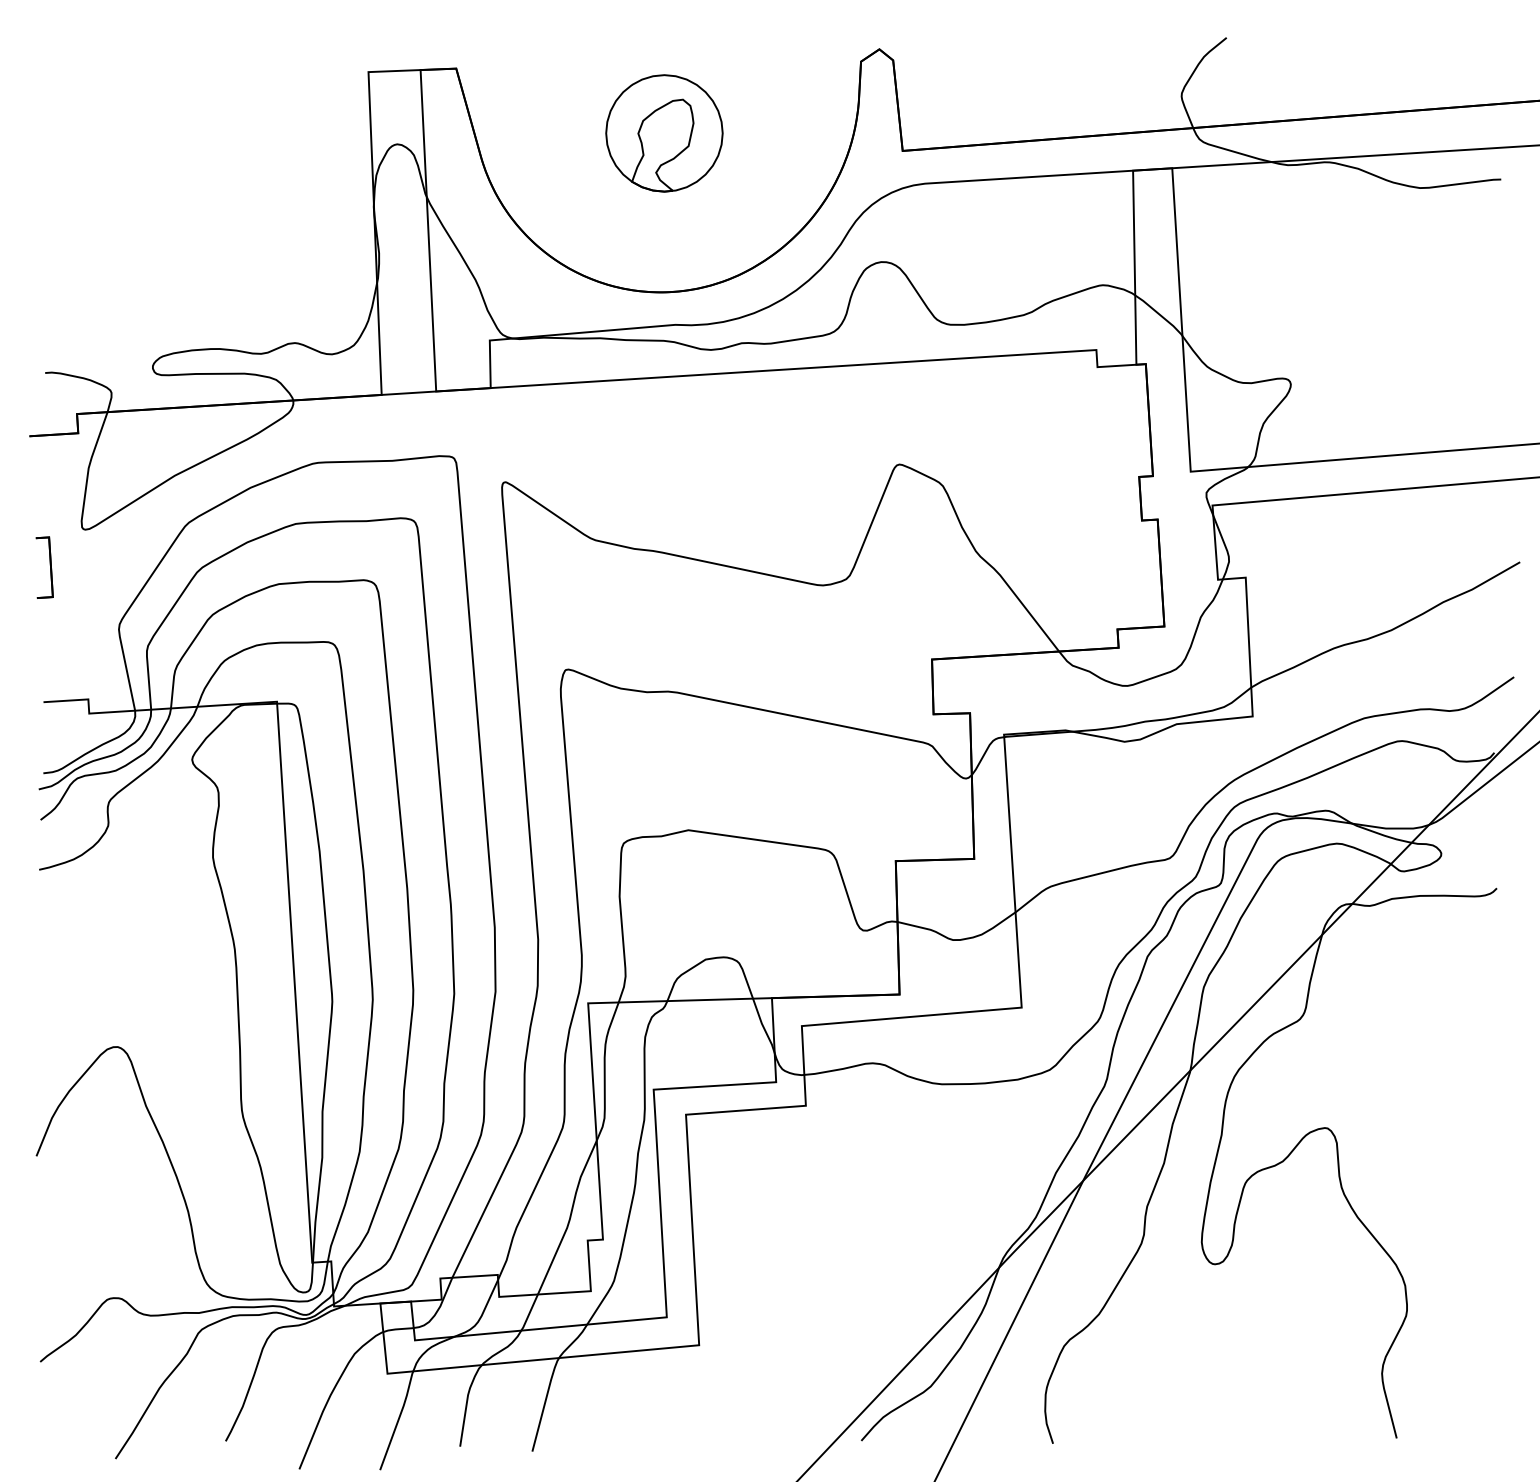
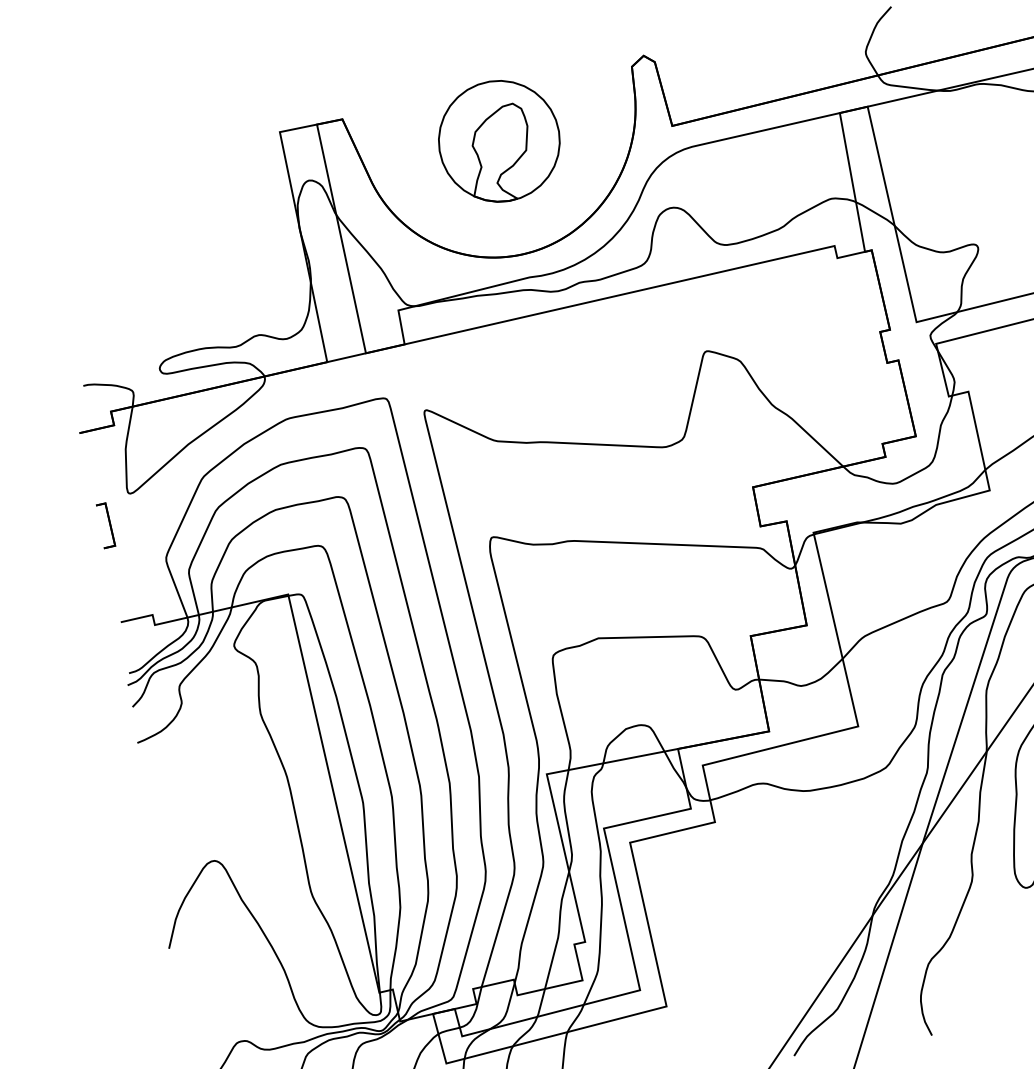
part: (664, 133) -> (499, 141), size x1.43

